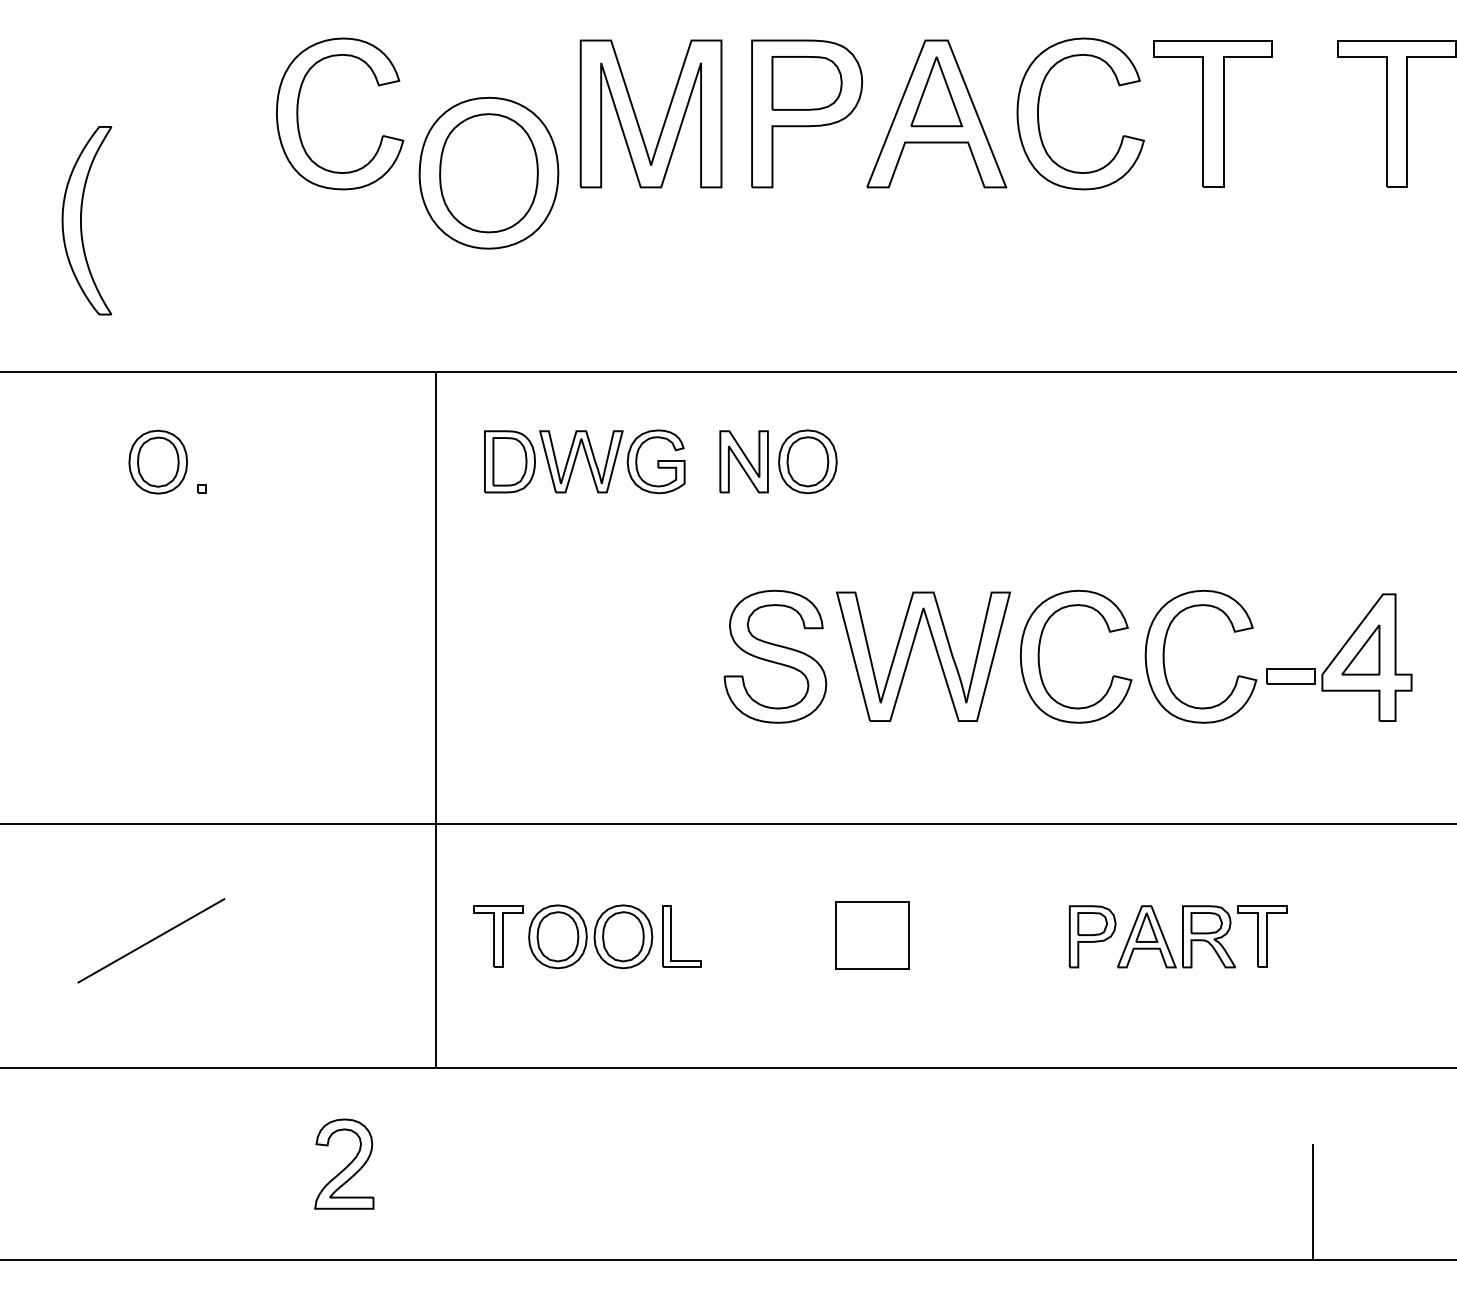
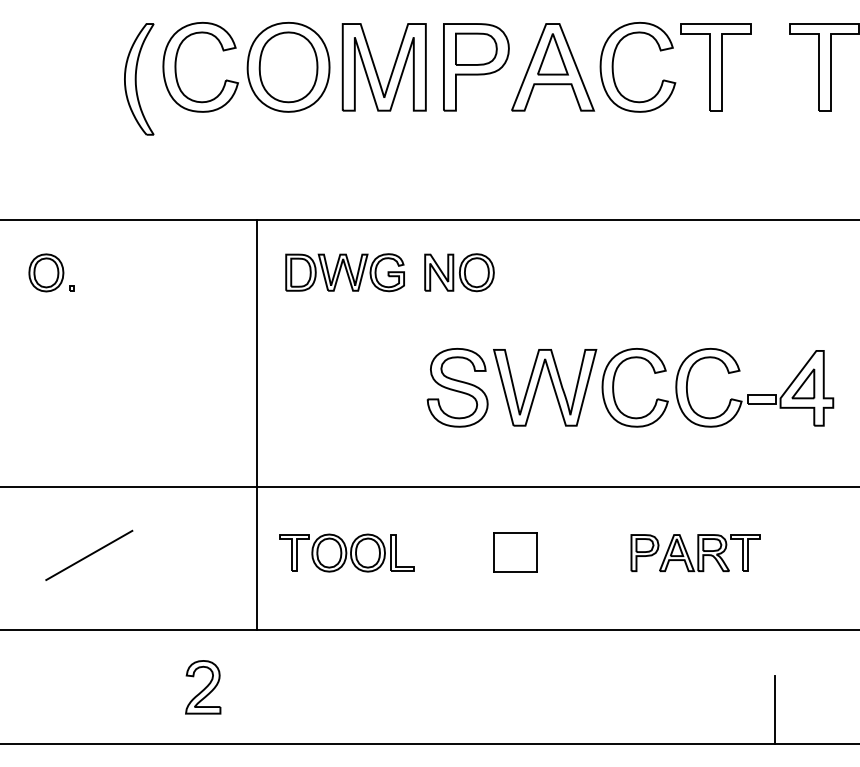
part: (488, 171) -> (288, 66), moved
part: (87, 220) -> (139, 79), moved
part: (166, 461) -> (51, 272), moved

